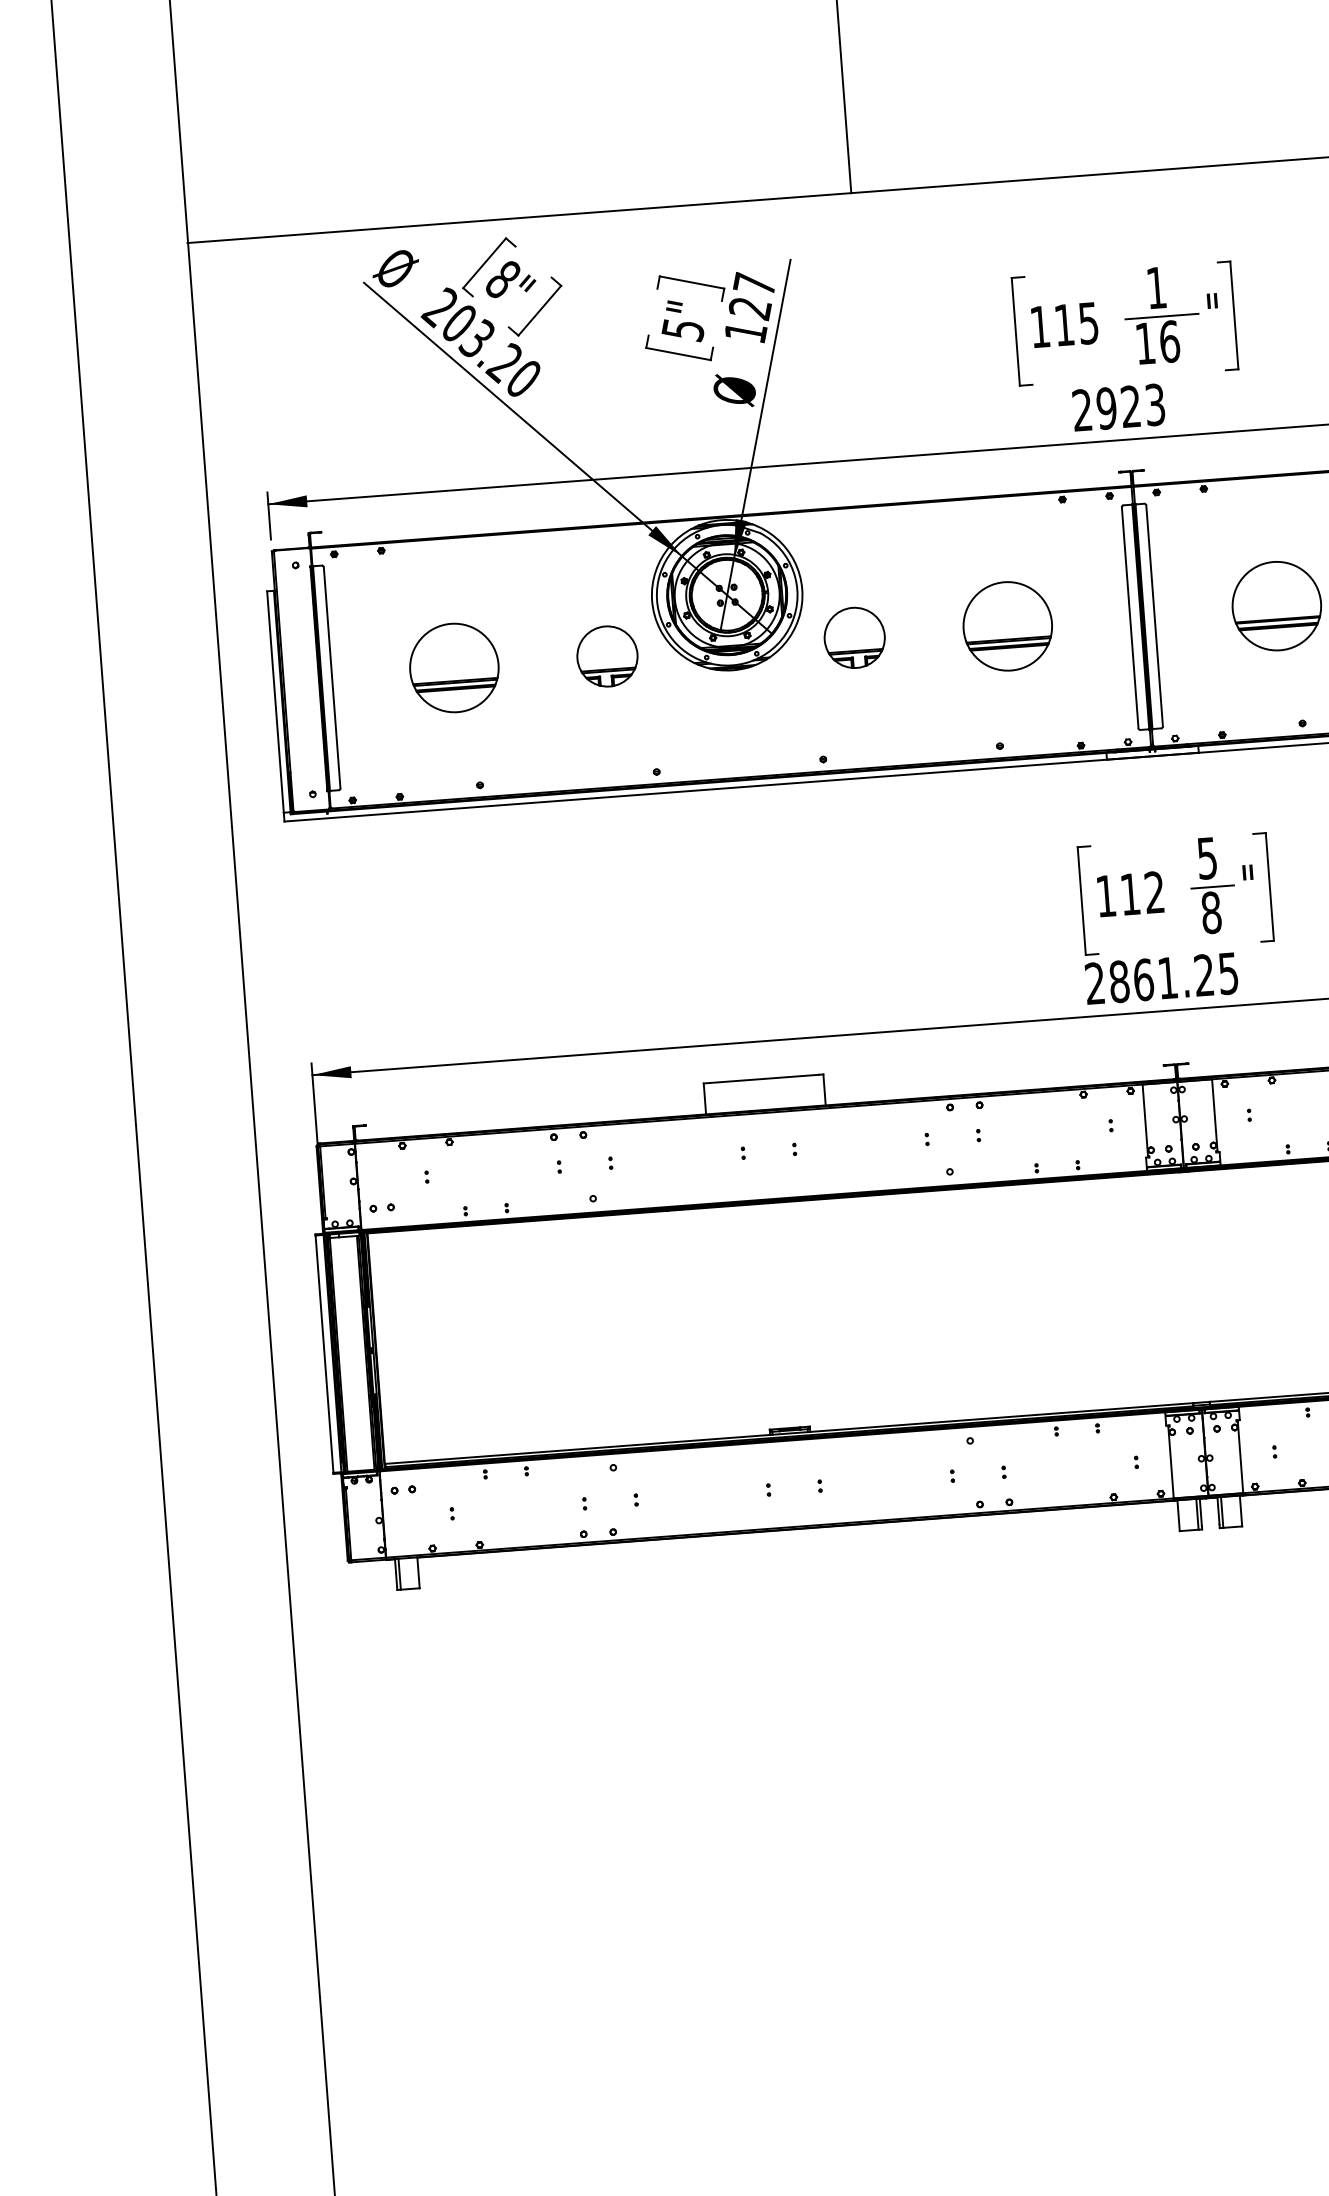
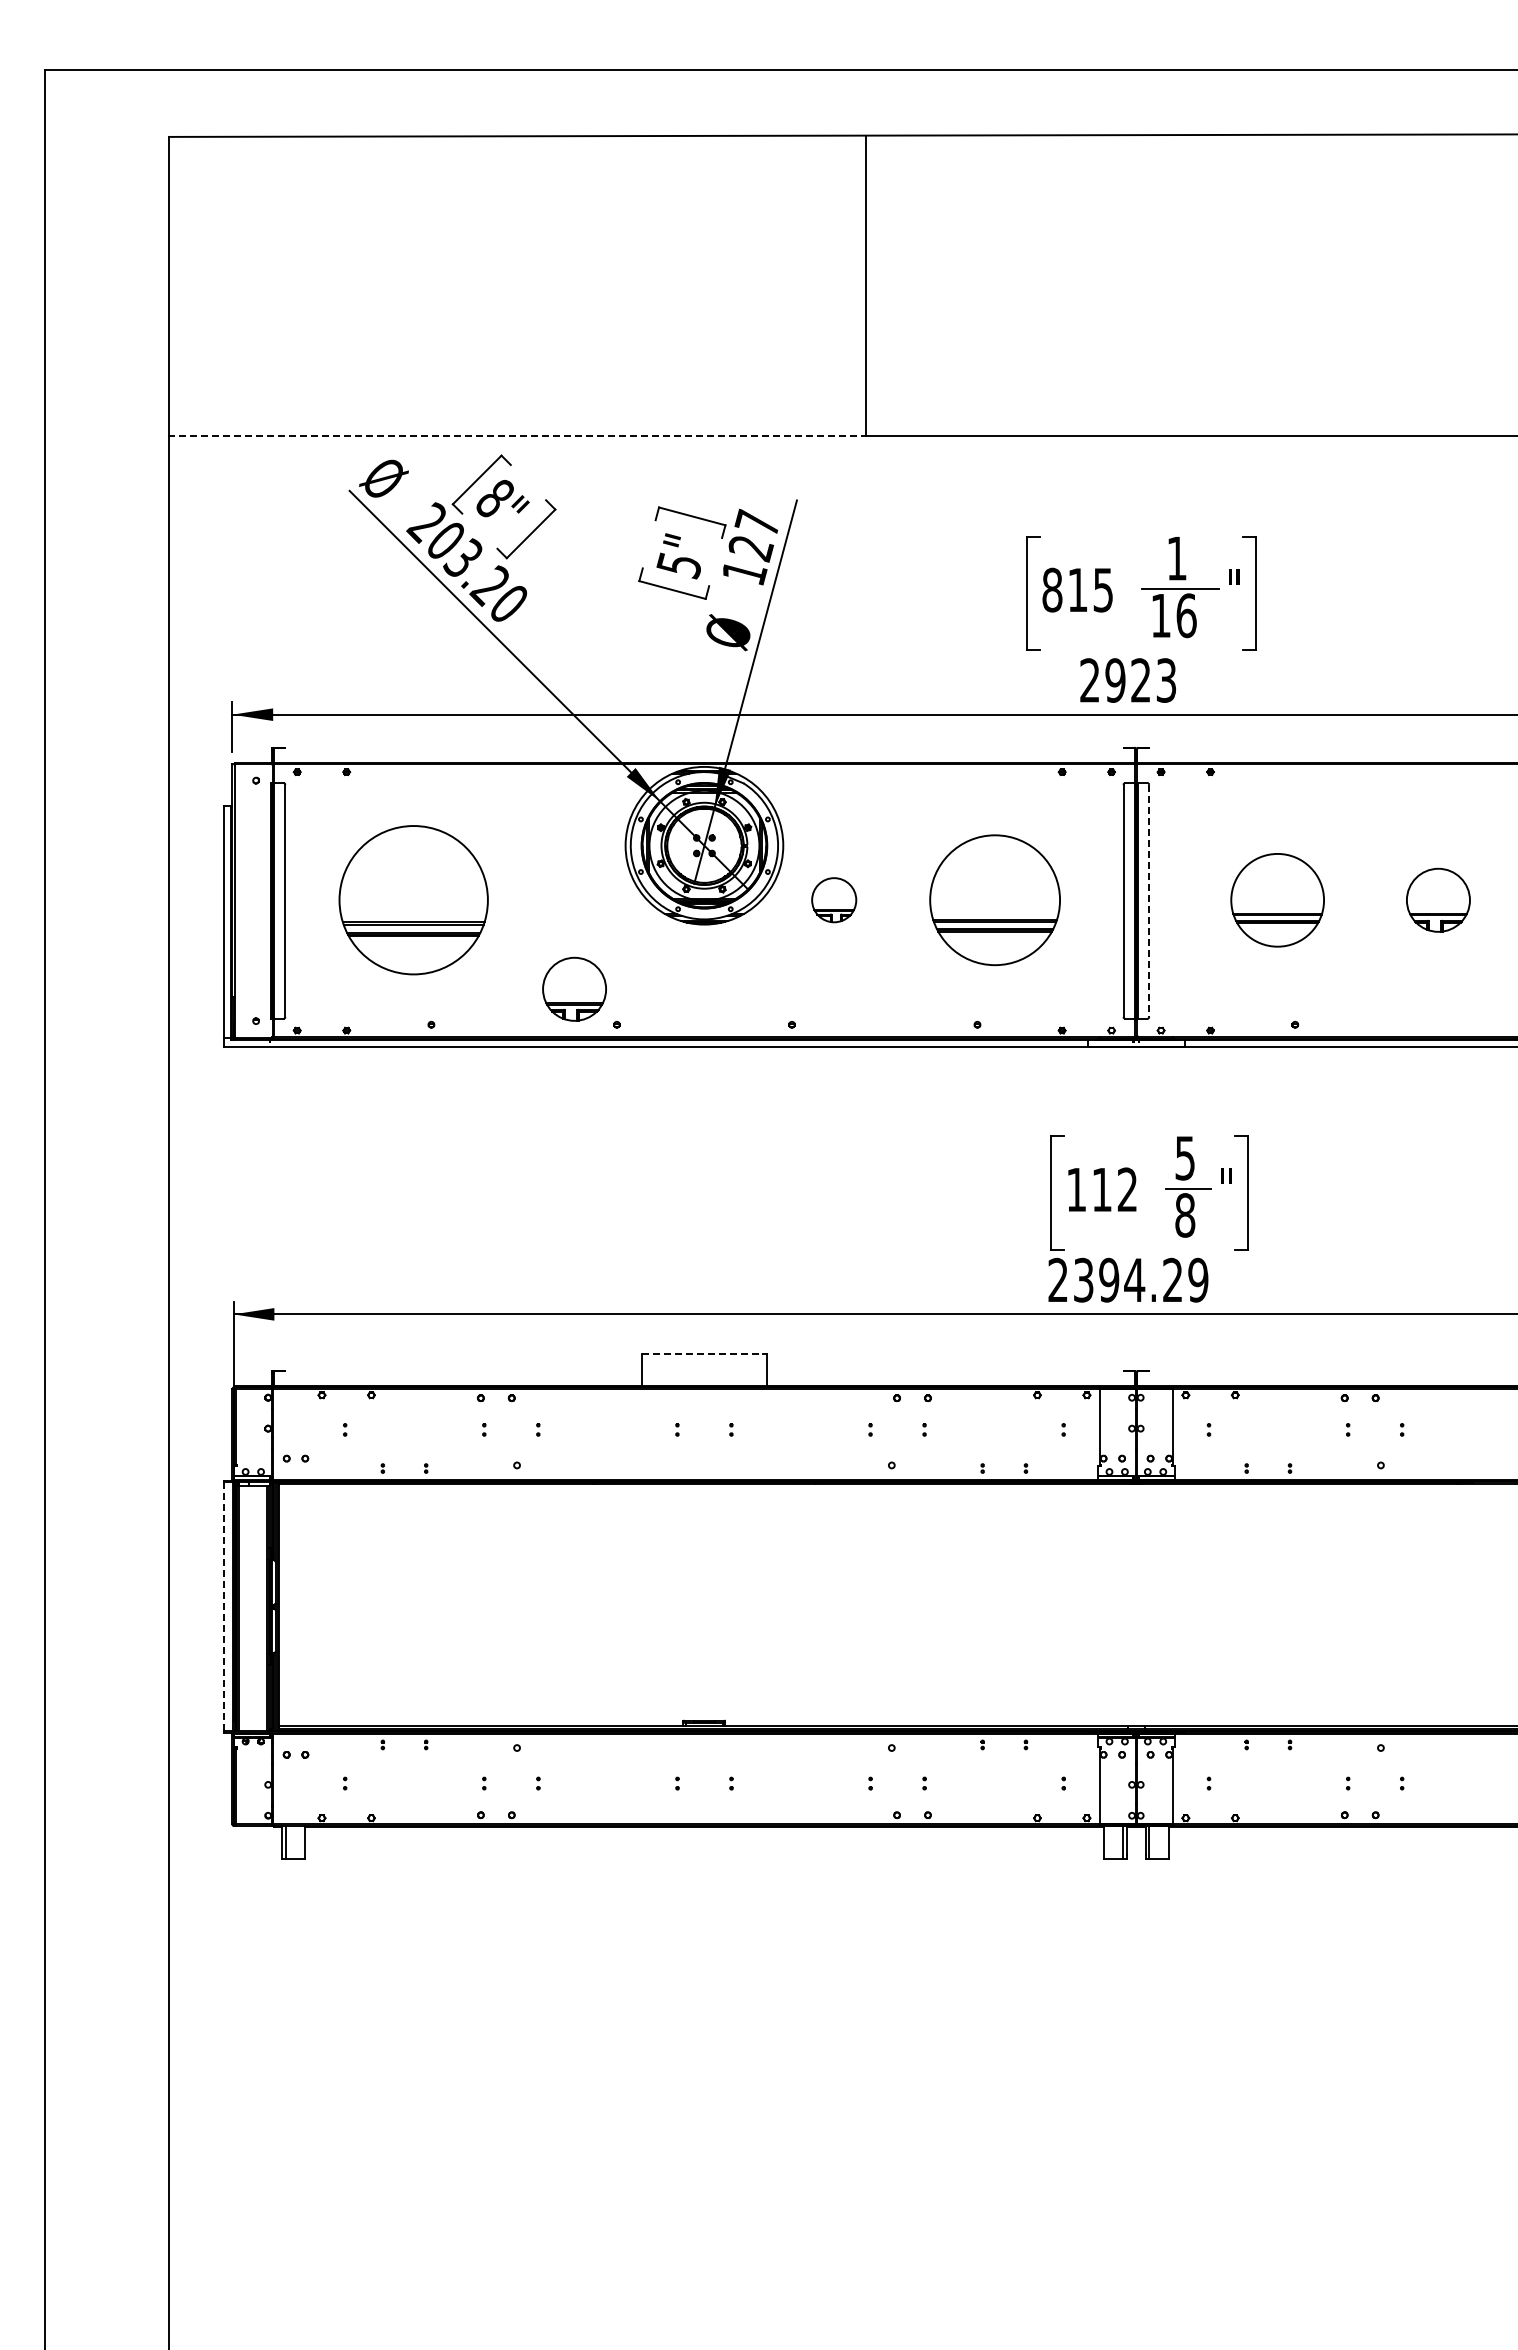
line: (519, 218) -> (517, 435), solid -> dashed
text: (1040, 326) -> (1052, 589), 115 -> 815
line: (1154, 616) -> (1149, 901), solid -> dashed
part: (1007, 626) -> (994, 900), size x1.4
part: (853, 637) -> (833, 899), size x0.7
part: (607, 655) -> (574, 988), moved
part: (454, 668) -> (413, 900), size x1.6
text: (1173, 977) -> (1140, 1279), 2861.25 -> 2394.29
line: (761, 1078) -> (702, 1353), solid -> dashed
line: (324, 1353) -> (224, 1606), solid -> dashed

